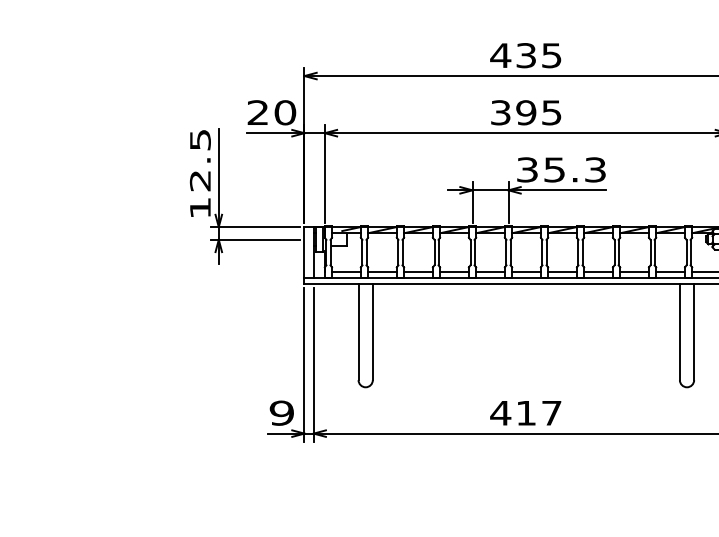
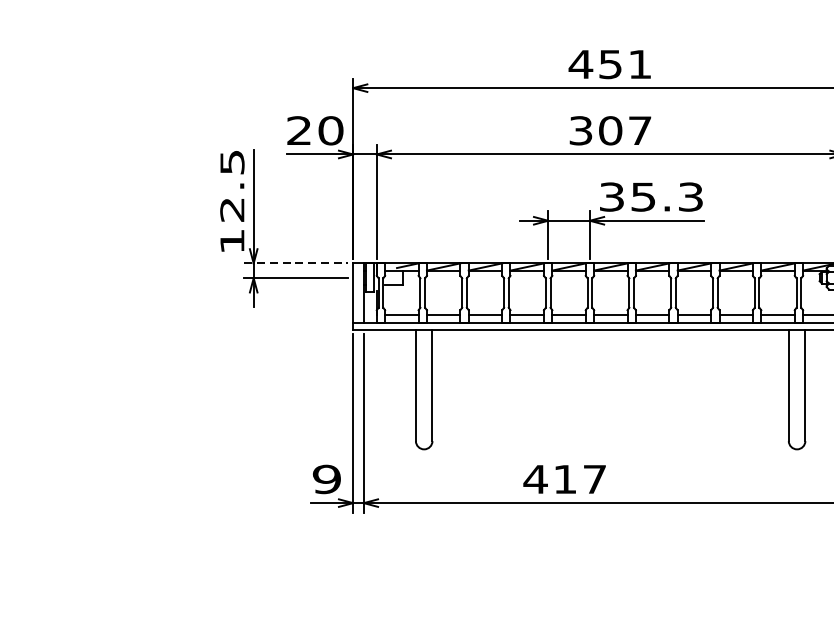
text: (539, 55) -> (625, 64), 435 -> 451
text: (538, 112) -> (624, 130), 395 -> 307
line: (255, 227) -> (296, 263), solid -> dashed
text: (525, 413) -> (564, 479), moved

